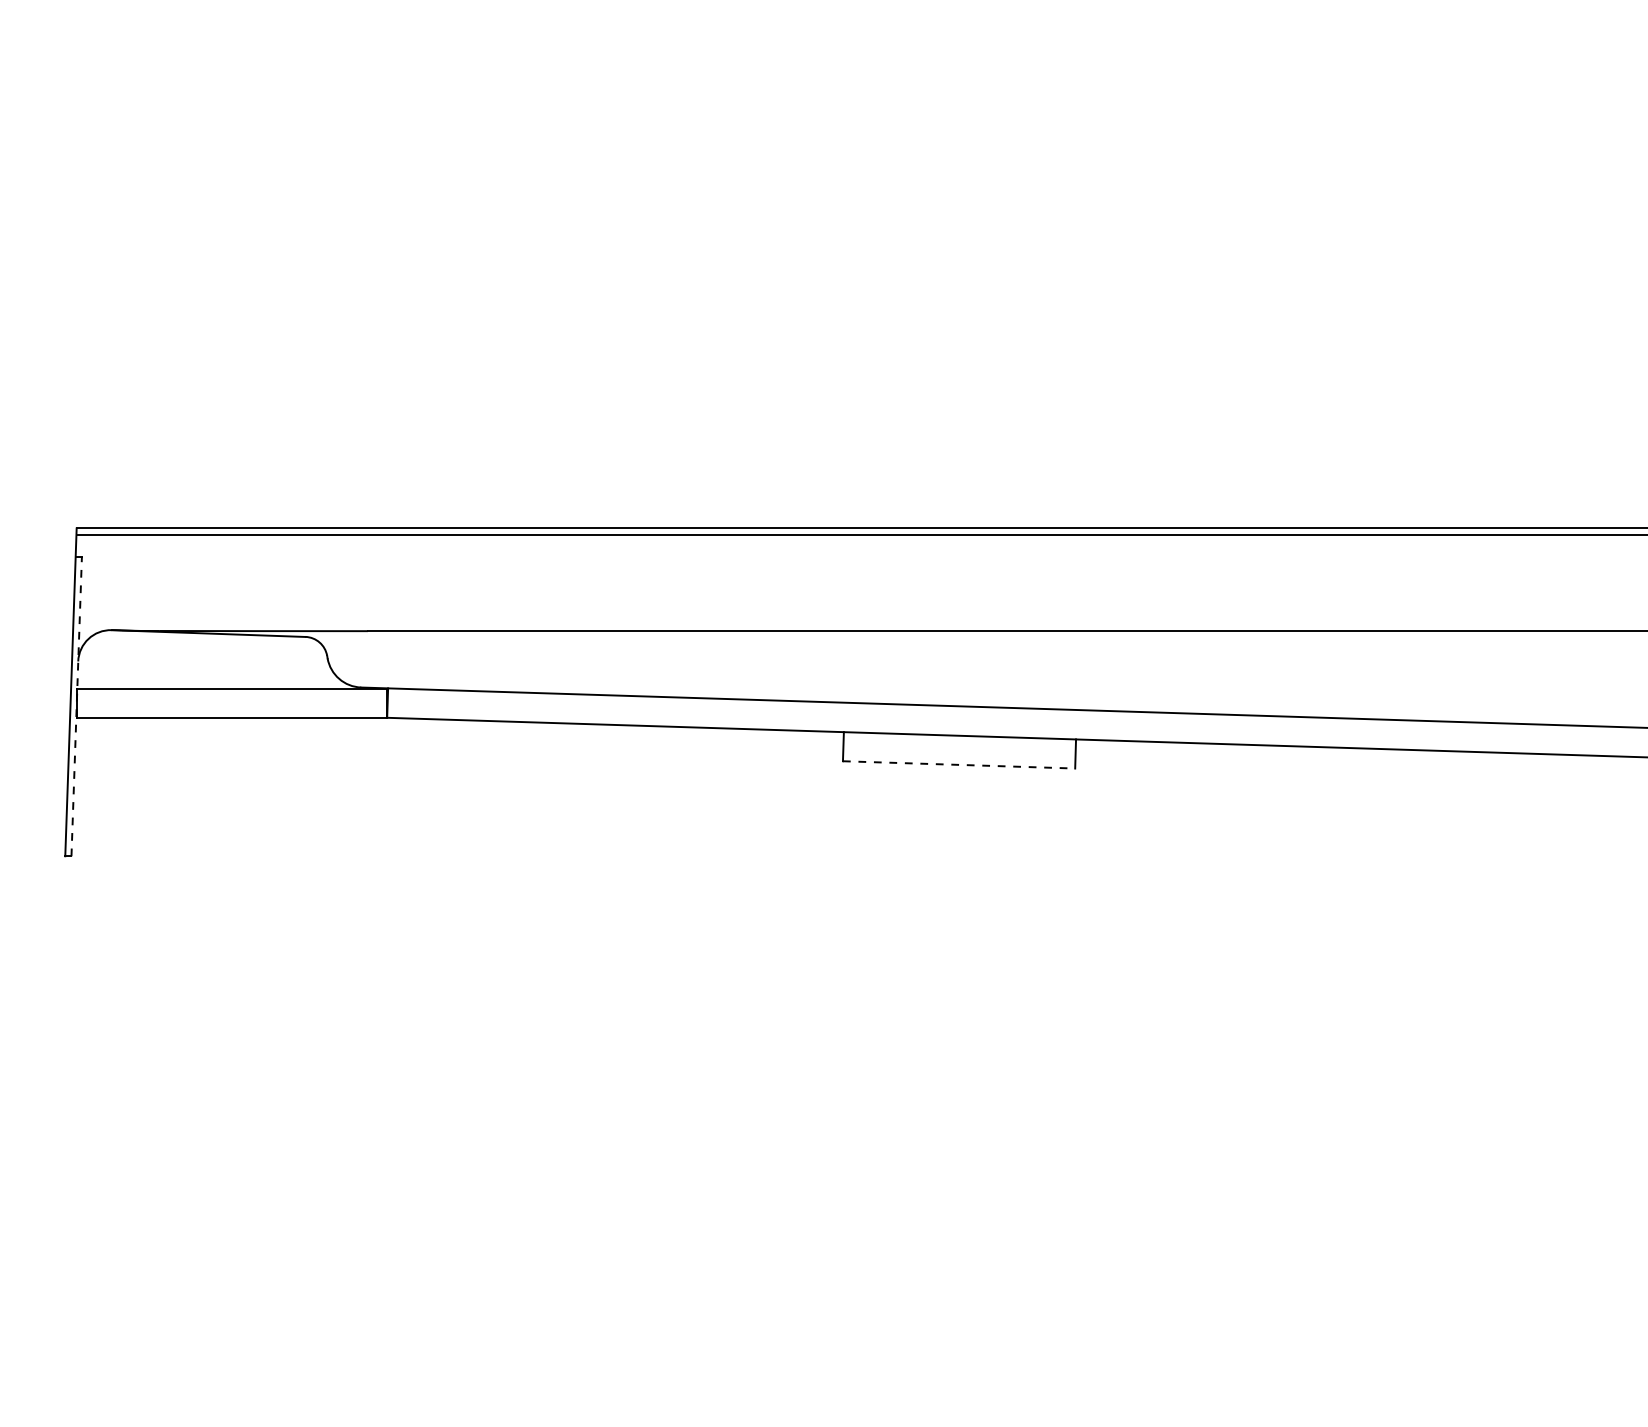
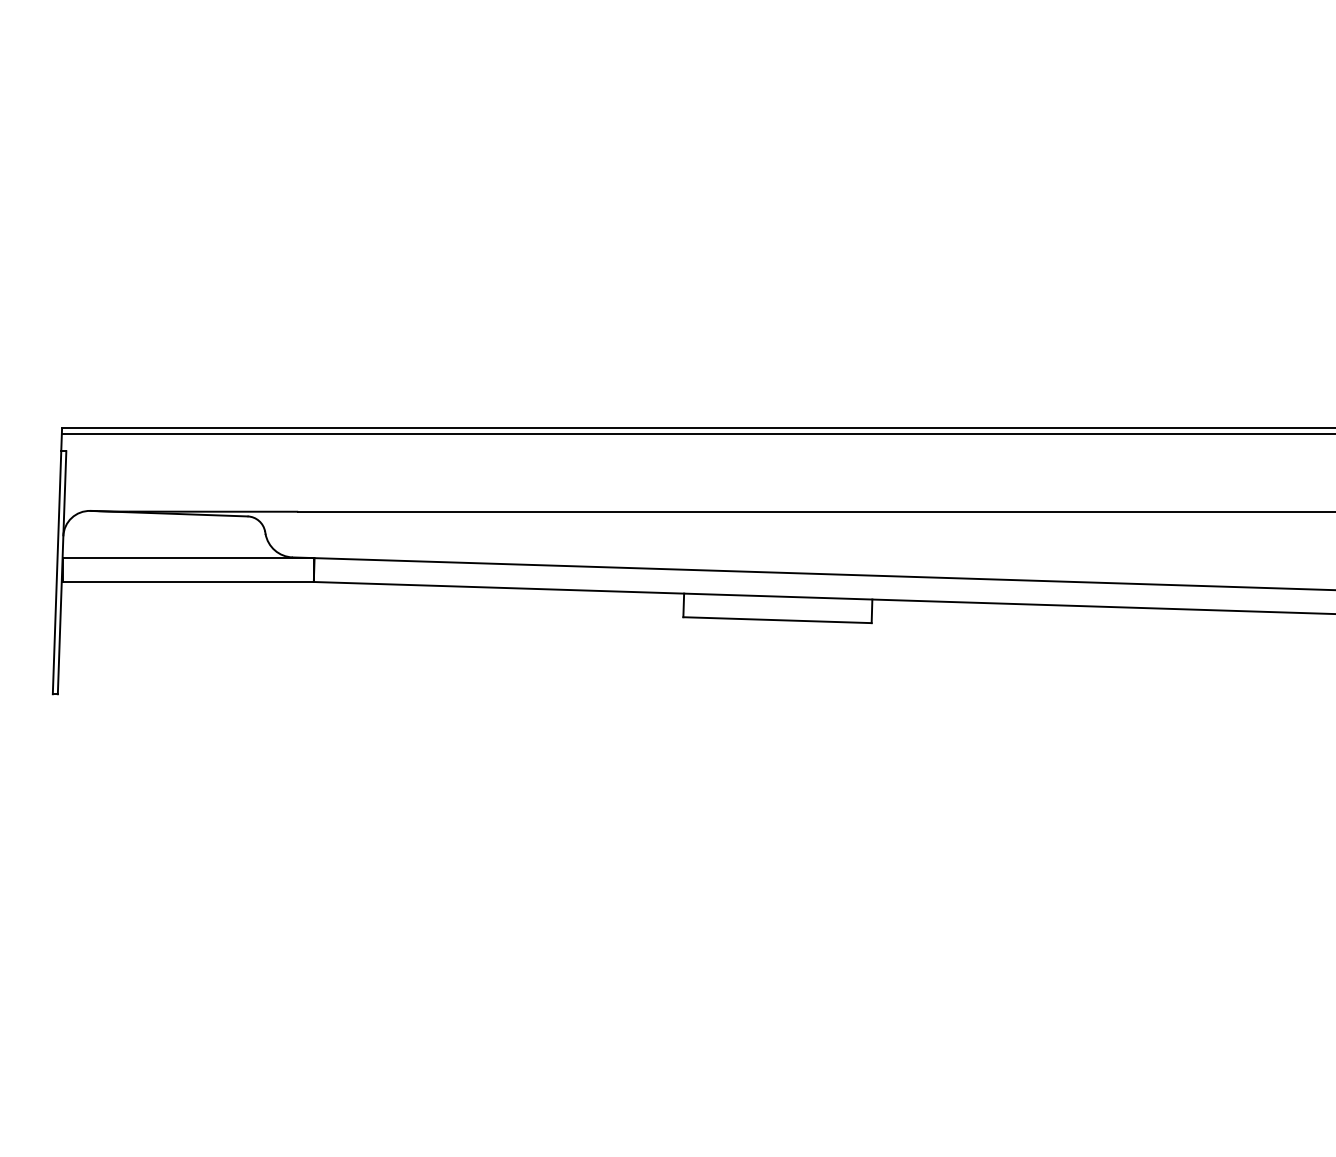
line: (76, 706) -> (61, 572), dashed -> solid
line: (959, 764) -> (777, 619), dashed -> solid

